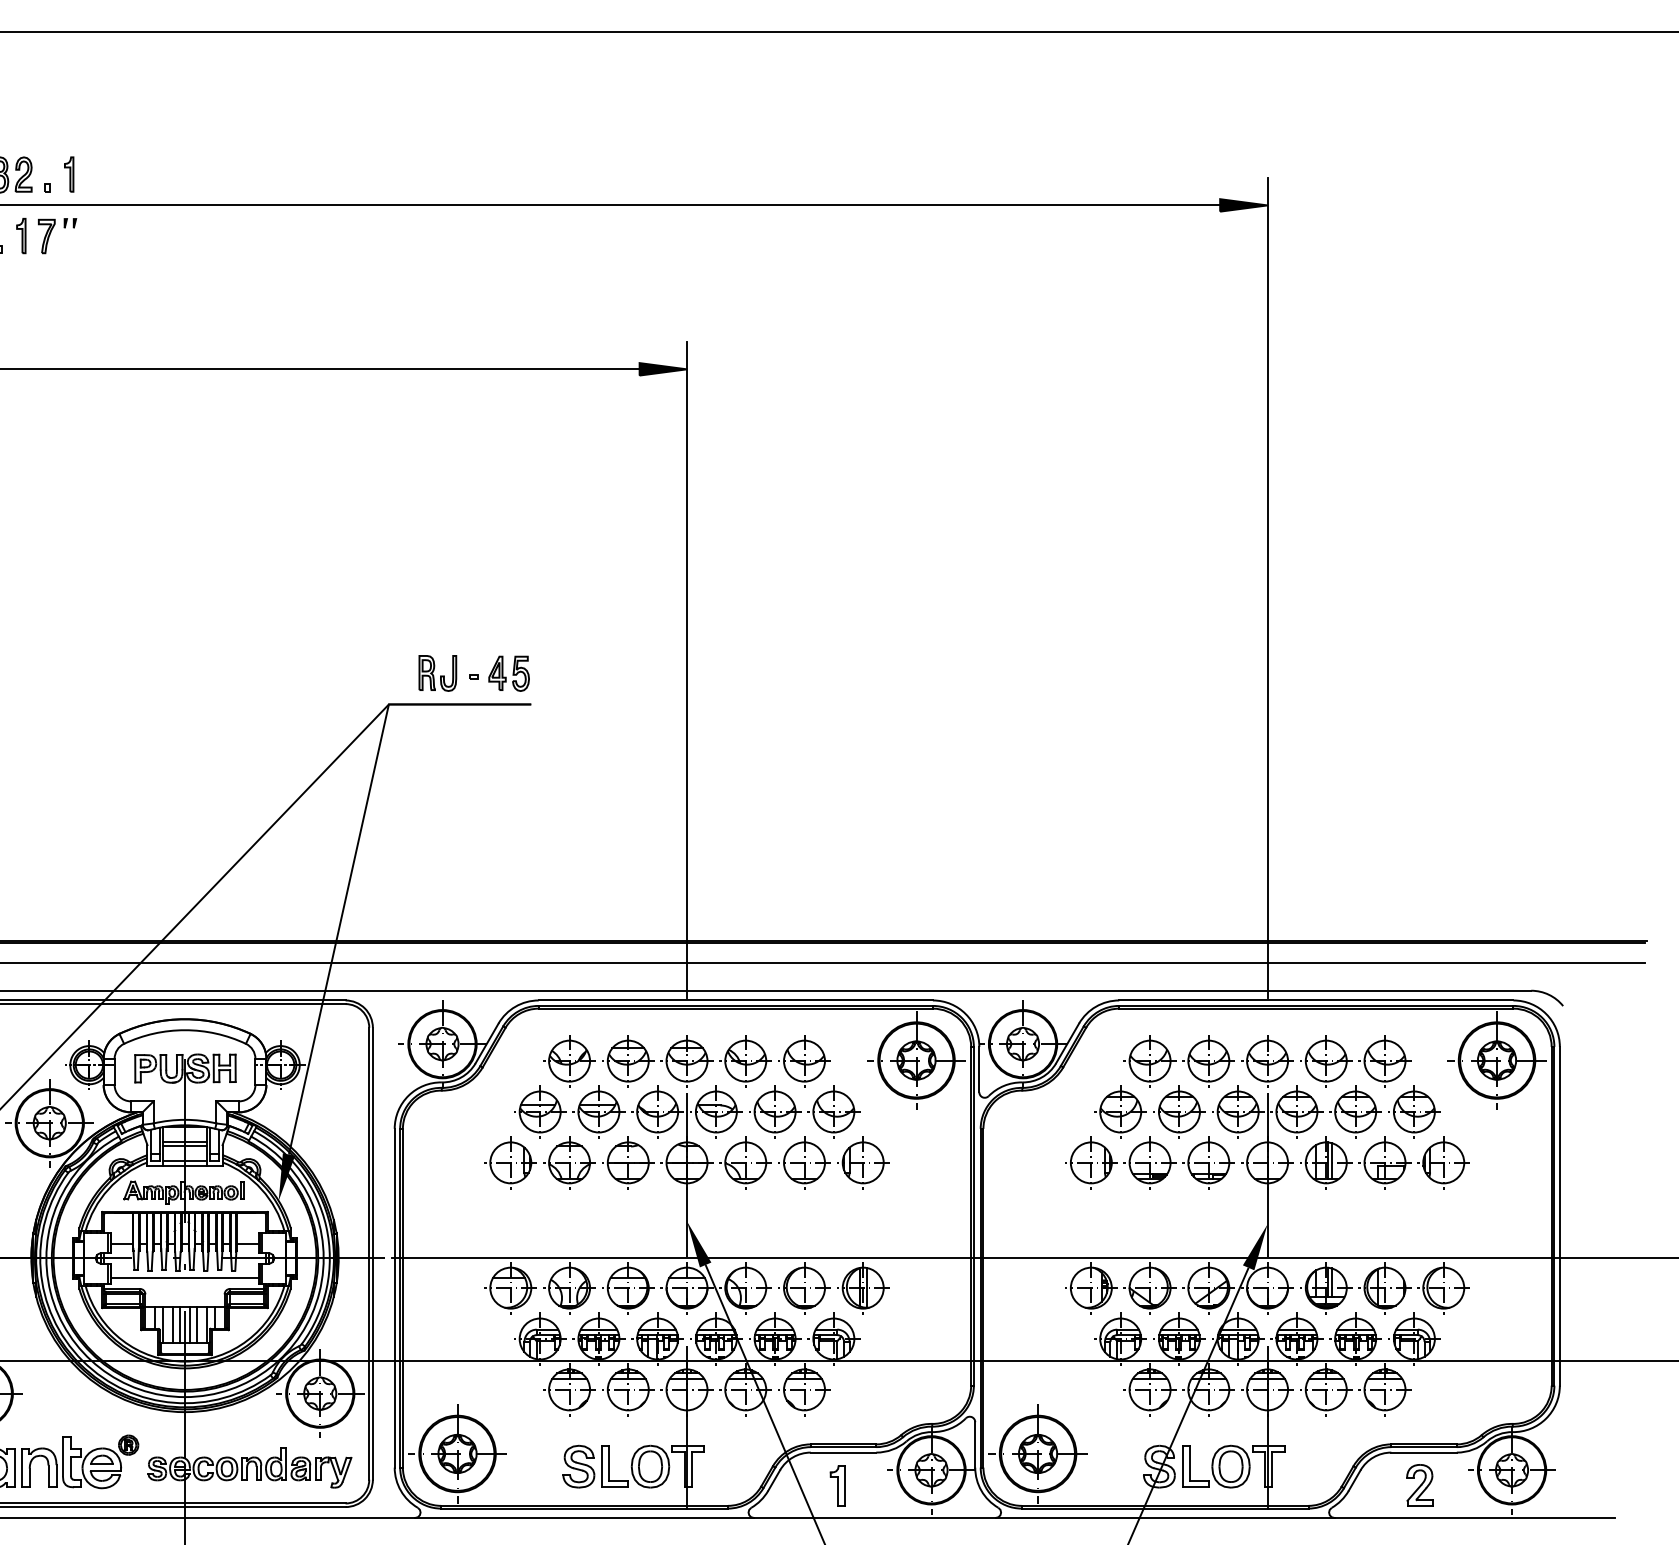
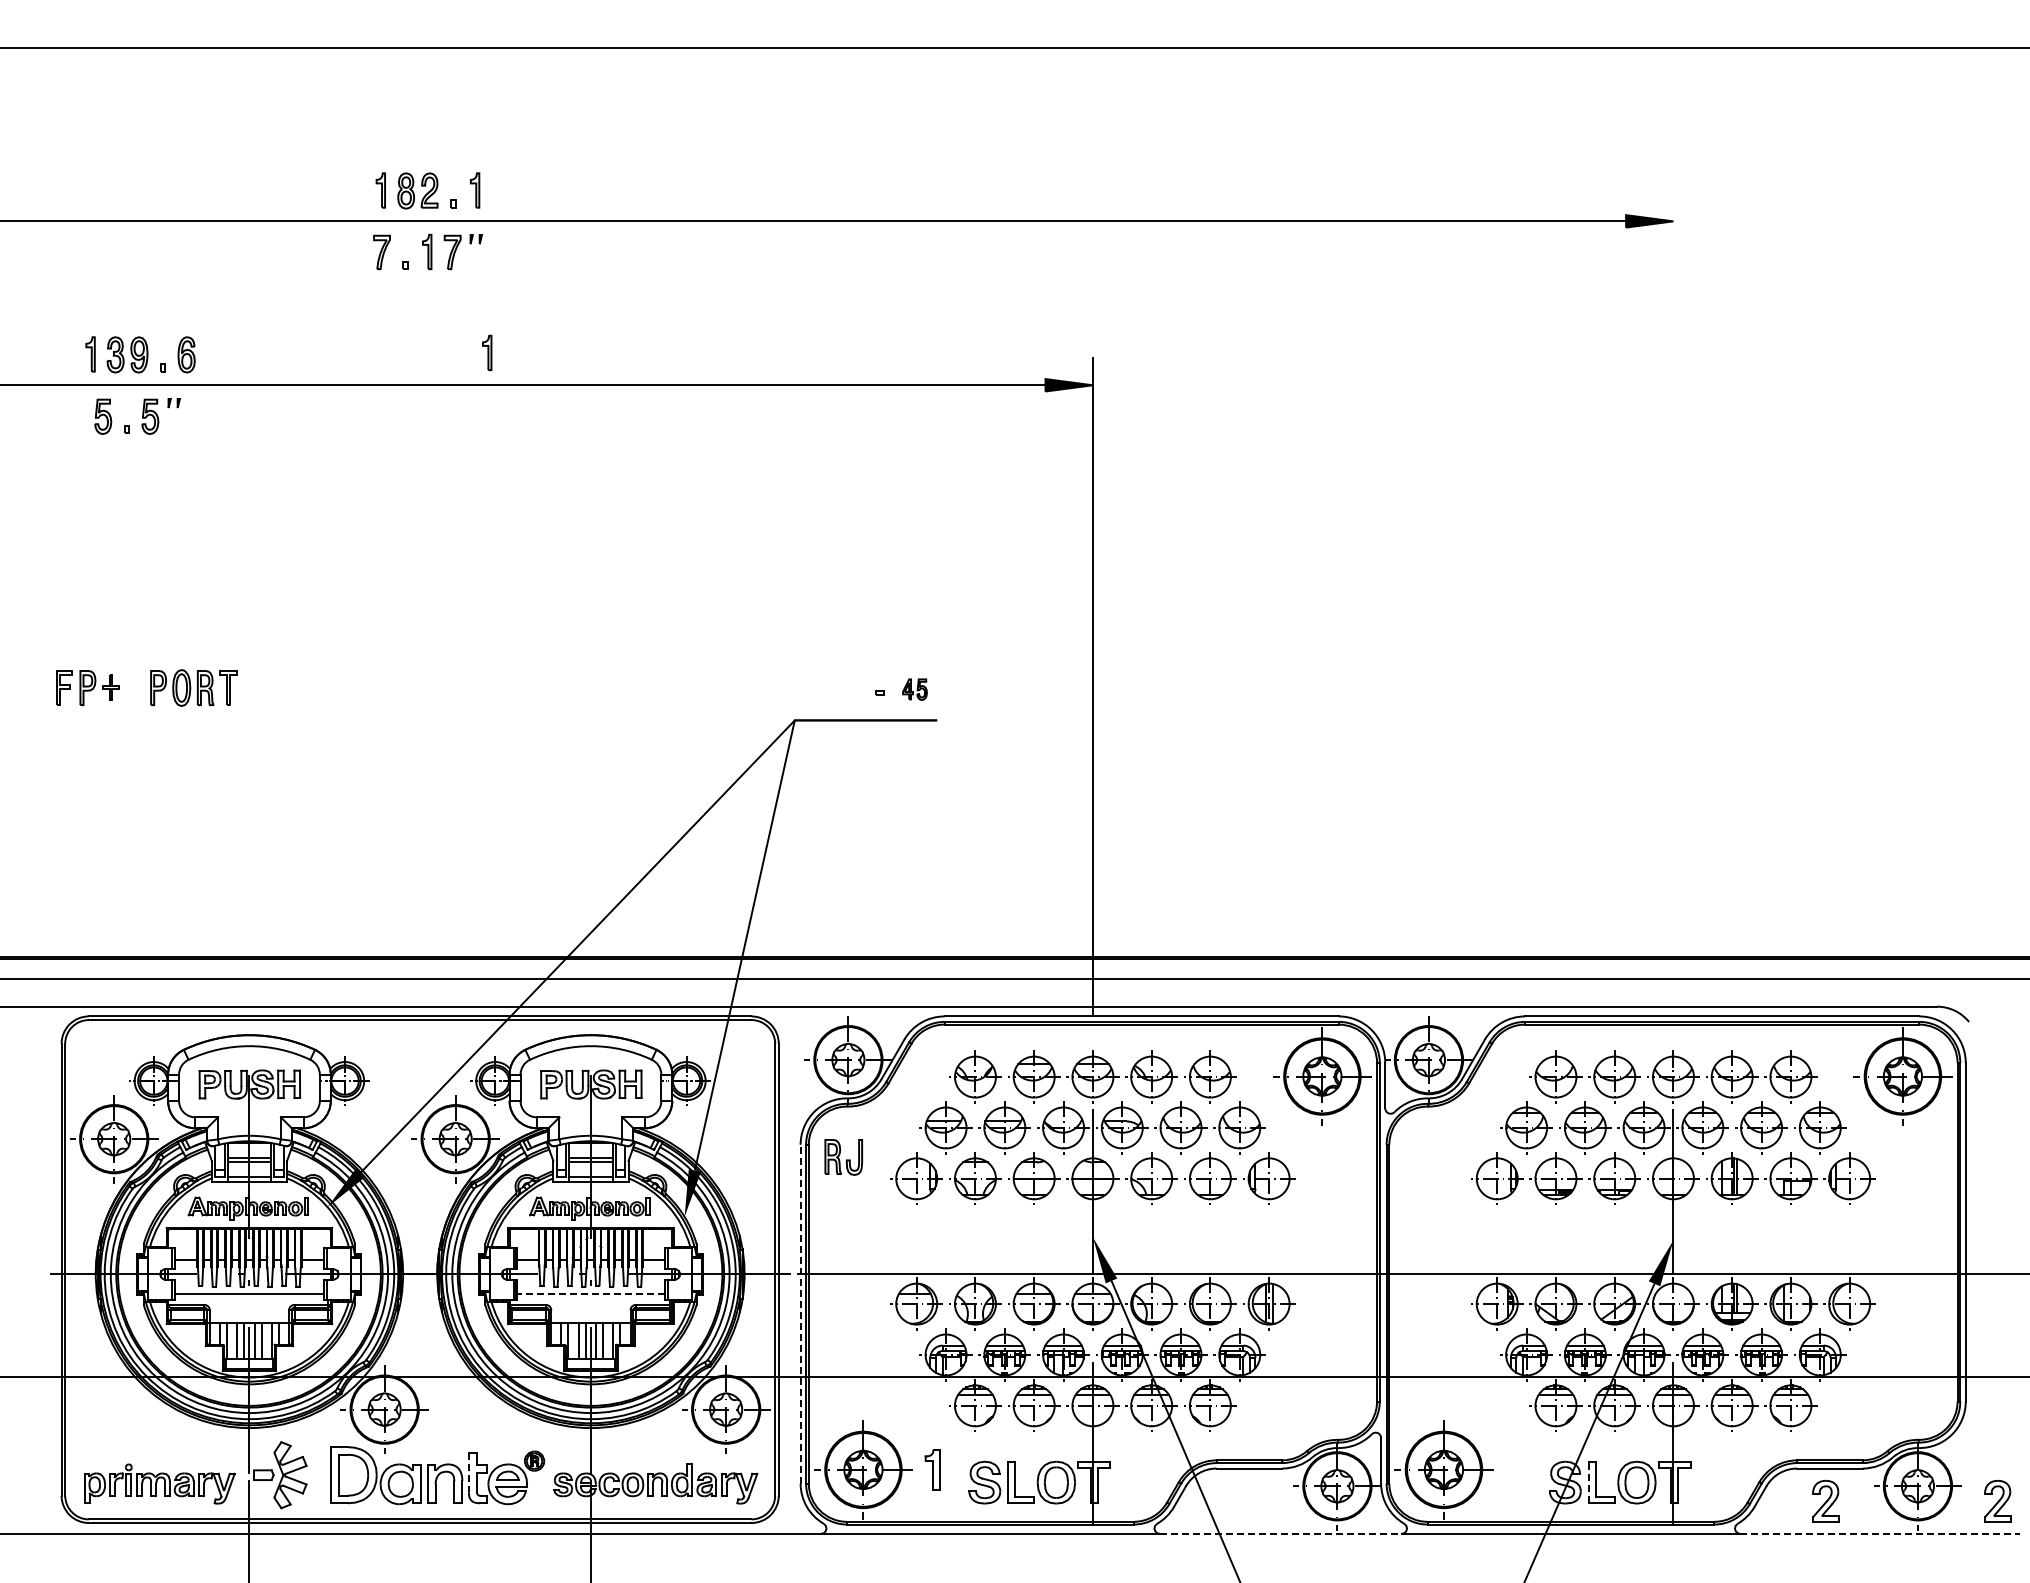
part: (81, 336) -> (487, 352), added
line: (1267, 587) -> (1673, 603), removed
part: (437, 673) -> (843, 1157), moved
part: (508, 673) -> (914, 689), size x0.6
line: (184, 1277) -> (590, 1293), solid -> dashed
line: (394, 1297) -> (800, 1313), solid -> dashed
line: (62, 1456) -> (468, 1472), solid -> dashed
line: (1182, 1466) -> (1588, 1482), solid -> dashed
part: (837, 1485) -> (932, 1469), moved
part: (1591, 1485) -> (1997, 1501), added
line: (874, 1517) -> (1280, 1533), solid -> dashed
line: (1474, 1517) -> (1880, 1533), solid -> dashed

